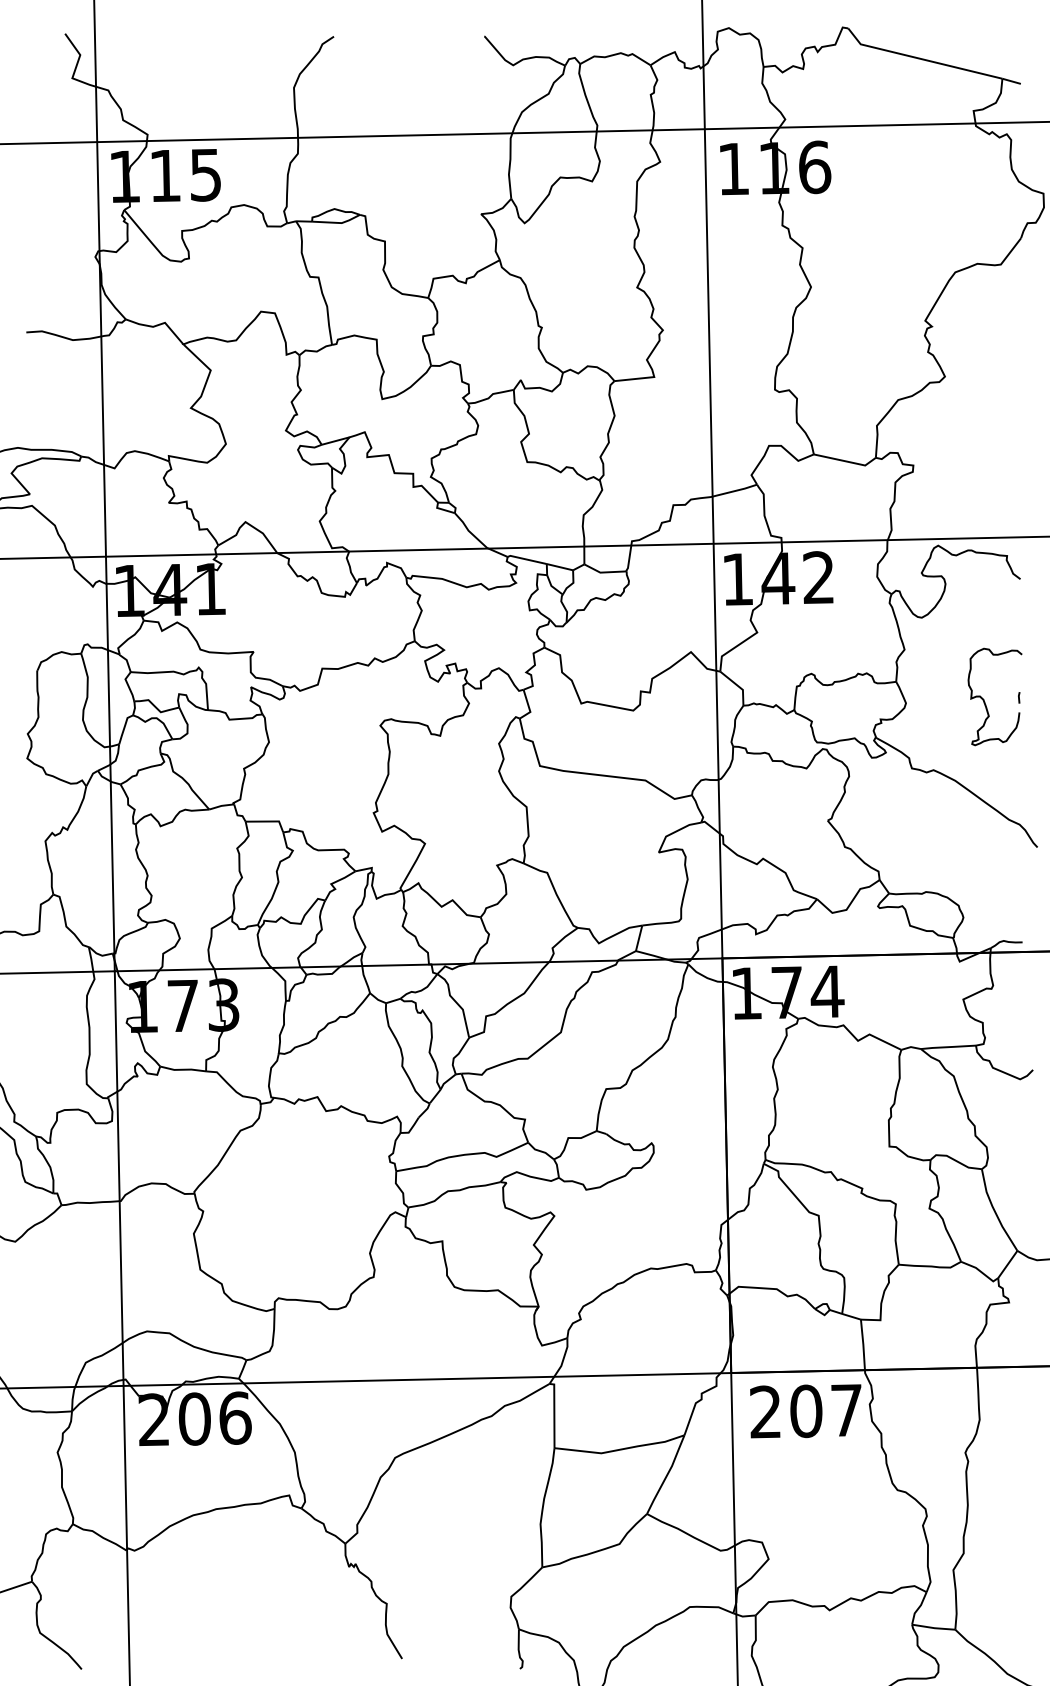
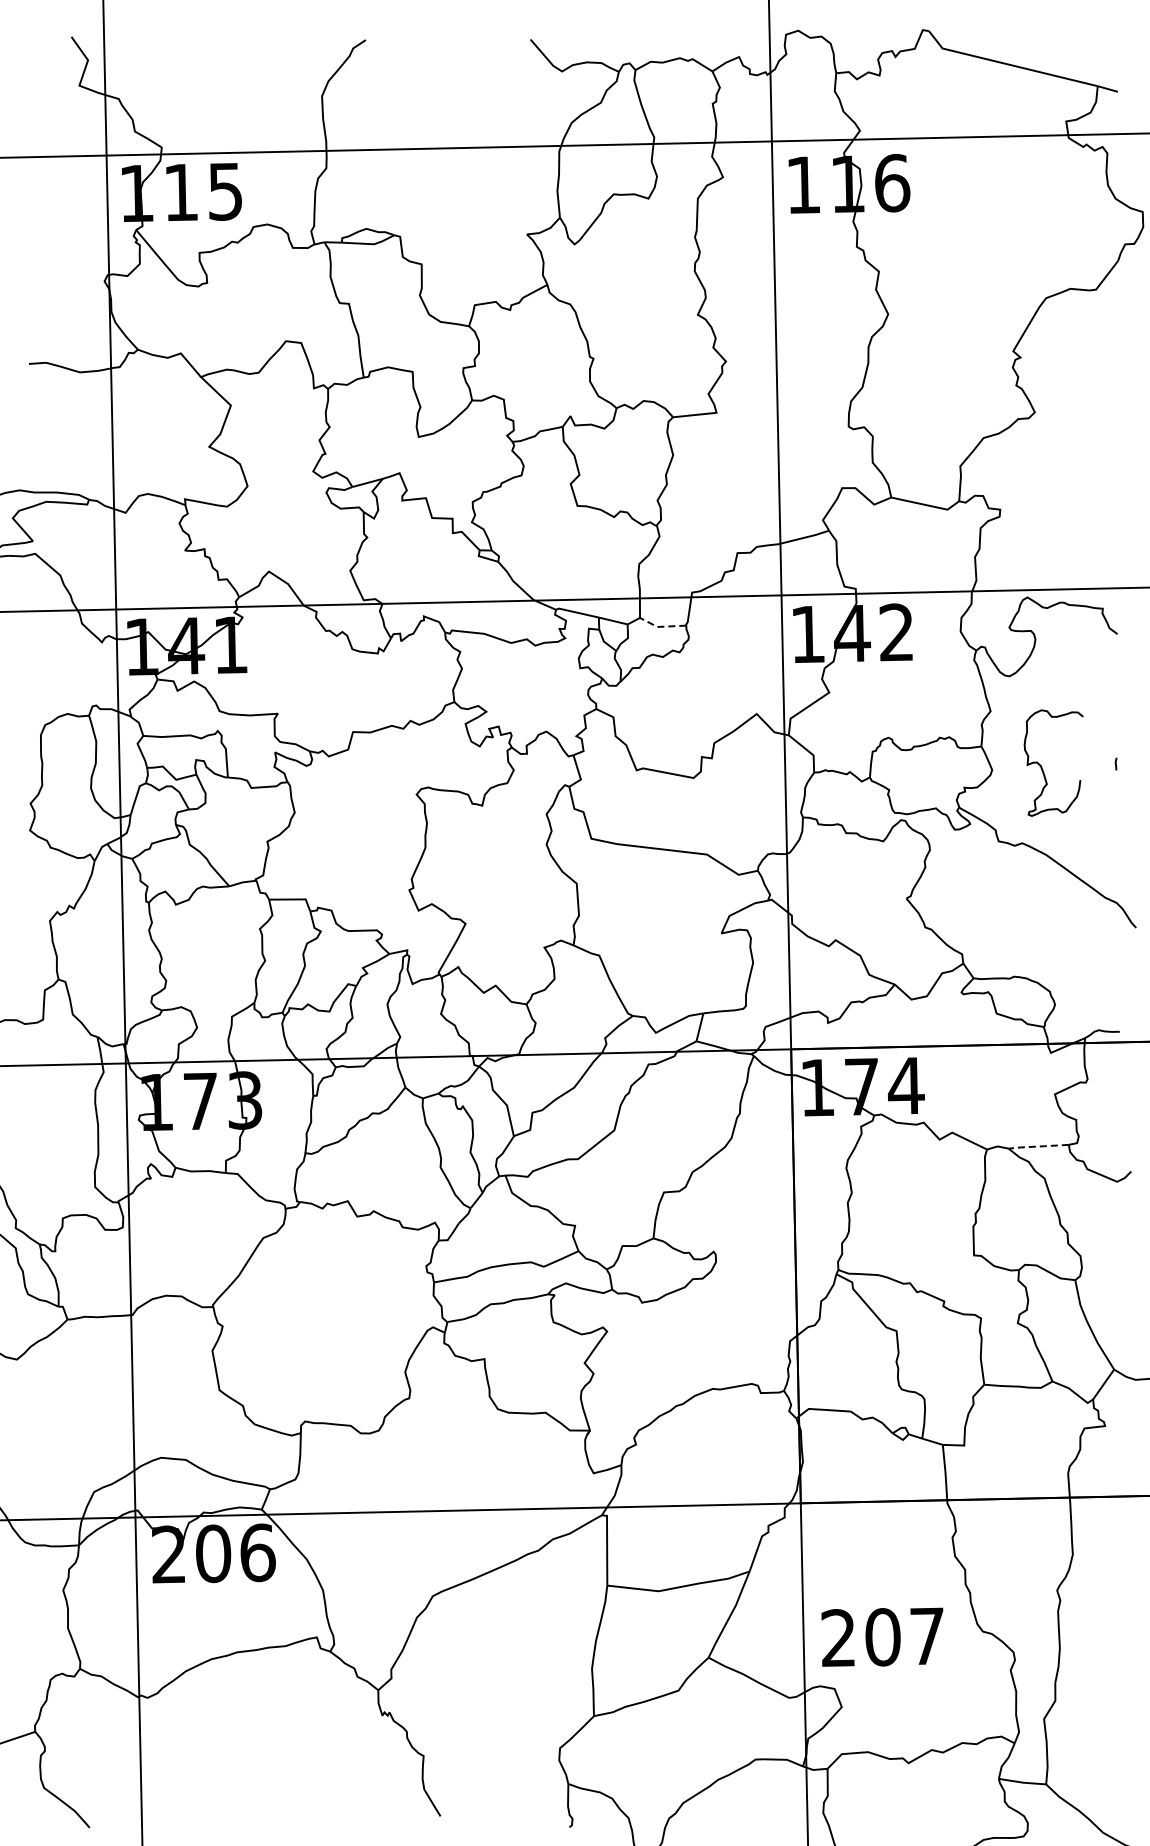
line: (604, 572) -> (661, 626), solid -> dashed
curve: (984, 700) -> (1042, 767), moved
line: (948, 1047) -> (1038, 1146), solid -> dashed
text: (805, 1410) -> (882, 1636), moved

